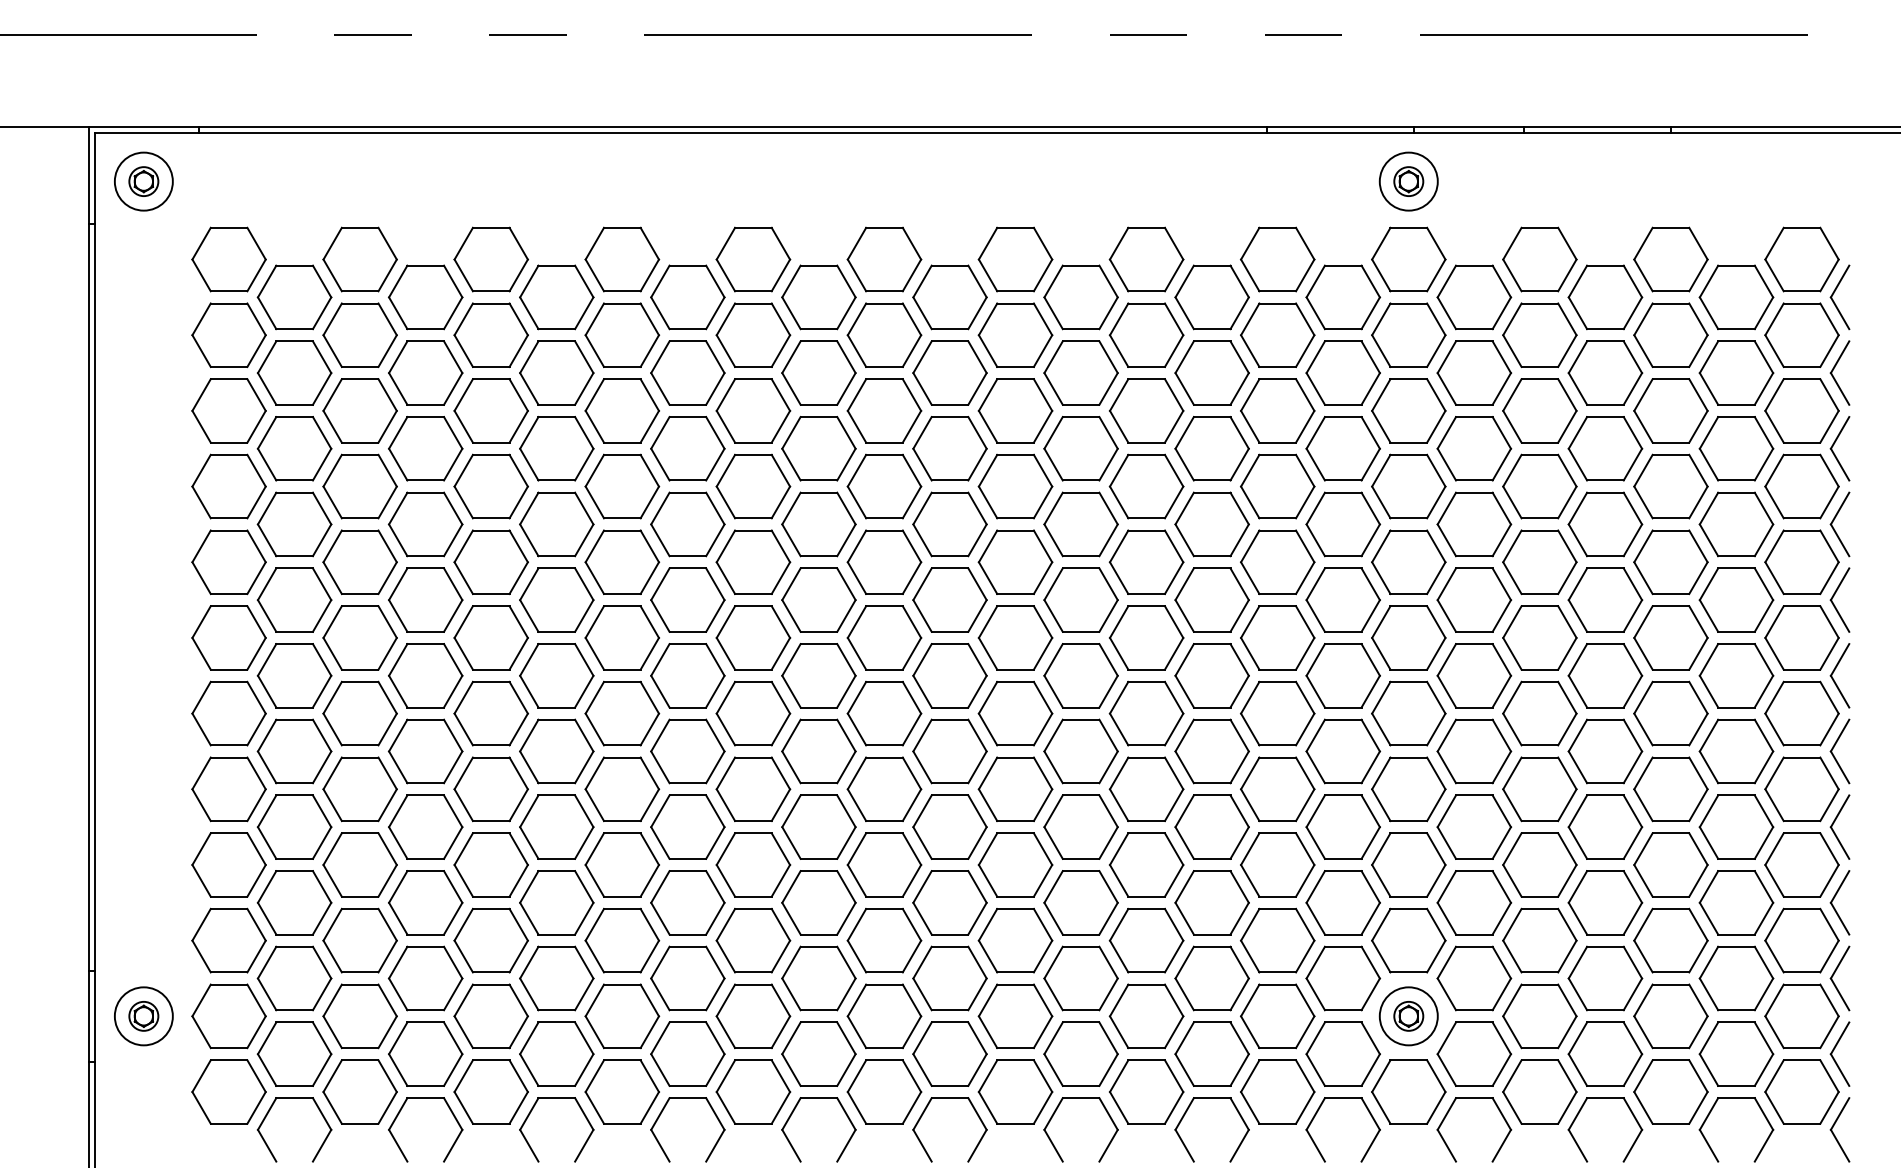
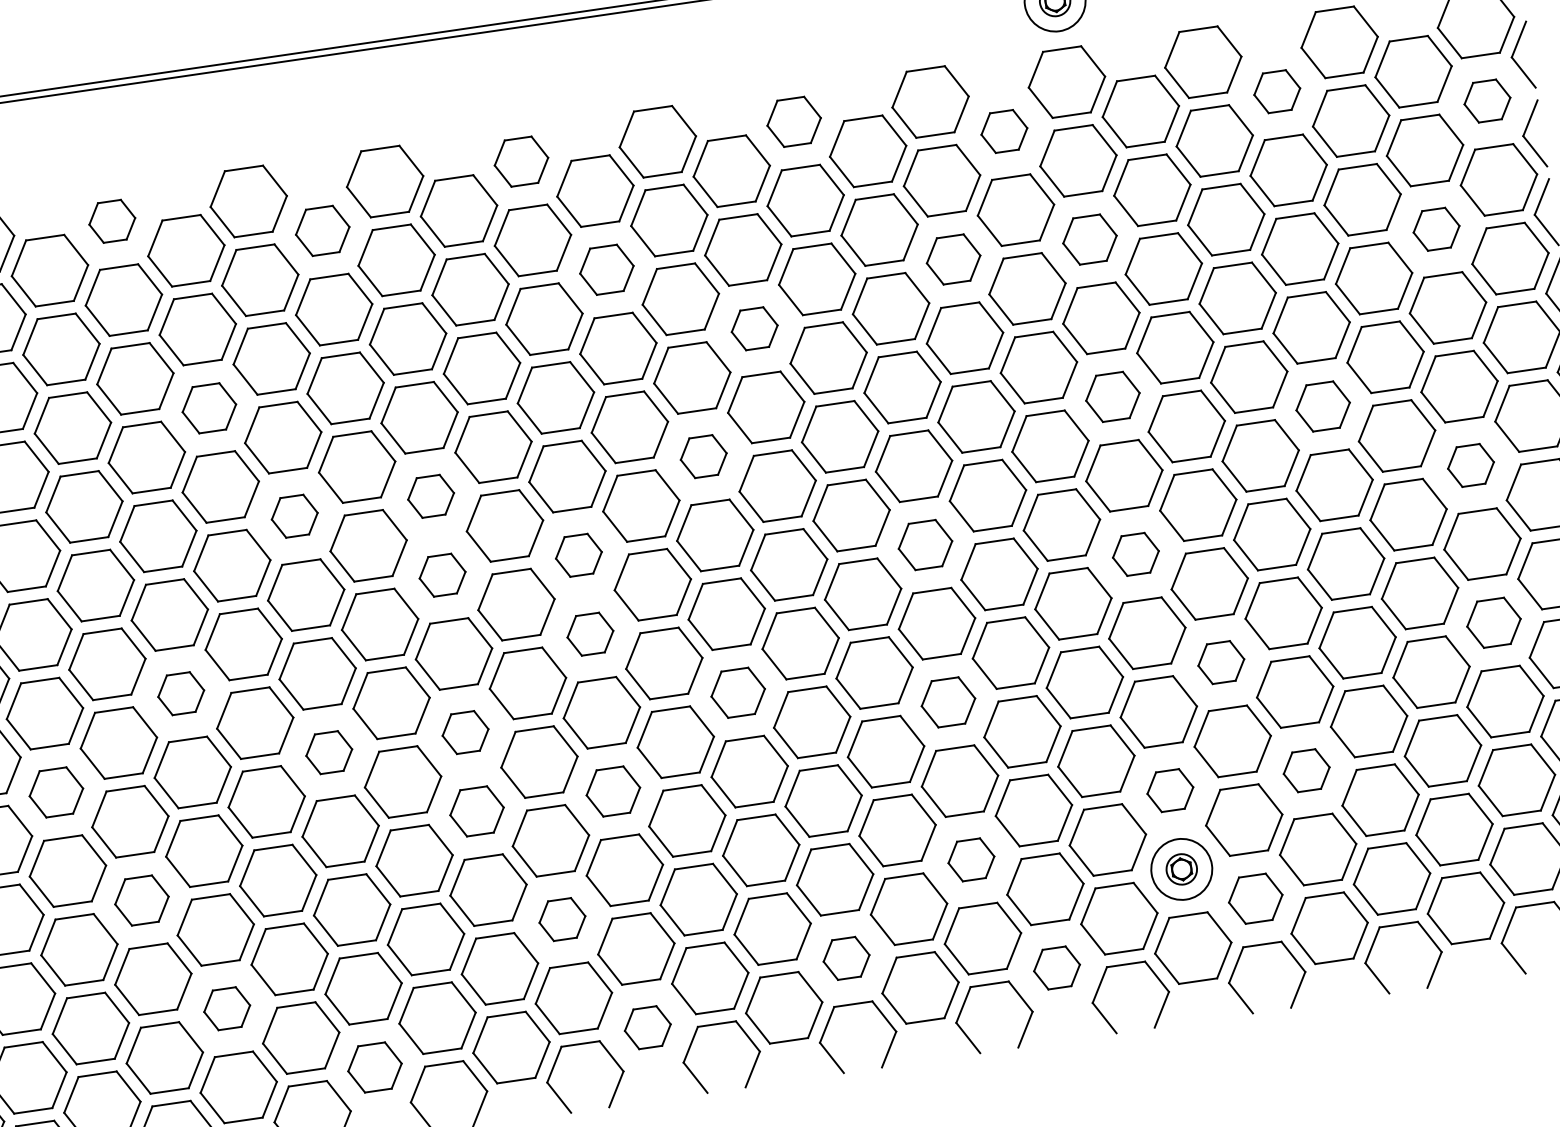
part: (490, 259) -> (111, 221), size x0.6
part: (884, 259) -> (521, 161), size x0.7
part: (1146, 259) -> (794, 121), size x0.7
part: (687, 297) -> (322, 231), size x0.7
part: (1342, 297) -> (1003, 131), size x0.6
part: (1605, 297) -> (1277, 91), size x0.6
part: (1801, 334) -> (1486, 100), size x0.6
part: (949, 372) -> (606, 269), size x0.7
part: (1277, 410) -> (953, 259), size x0.7
part: (1408, 410) -> (1089, 239), size x0.7
part: (556, 448) -> (208, 408), size x0.7
part: (1080, 448) -> (754, 328), size x0.6
part: (1736, 448) -> (1436, 228), size x0.6
part: (622, 561) -> (294, 515), size x0.6
part: (753, 561) -> (431, 495), size x0.6
part: (1015, 561) -> (703, 455), size x0.6
part: (1408, 561) -> (1112, 396), size x0.7
part: (1605, 599) -> (1323, 405), size x0.7
part: (753, 637) -> (442, 574), size x0.6
part: (884, 637) -> (578, 554), size x0.6
part: (1211, 675) -> (924, 544), size x0.7
part: (1736, 675) -> (1470, 465), size x0.6
part: (490, 713) -> (180, 693), size x0.6
part: (884, 713) -> (590, 633), size x0.6
part: (1408, 713) -> (1135, 554), size x0.6
part: (753, 788) -> (465, 731), size x0.6
part: (1015, 788) -> (738, 692), size x0.7
part: (359, 789) -> (55, 792), size x0.7
part: (622, 789) -> (329, 752), size x0.6
part: (1211, 826) -> (947, 701), size x0.7
part: (1474, 826) -> (1221, 661), size x0.6
part: (1736, 826) -> (1493, 622), size x0.7
part: (753, 864) -> (477, 810), size x0.7
part: (884, 864) -> (613, 791), size x0.7
part: (425, 902) -> (141, 900), size x0.7
part: (1408, 940) -> (1169, 790), size x0.6
part: (1539, 940) -> (1306, 770), size x0.6
part: (818, 978) -> (561, 919), size x0.6
part: (1211, 978) -> (970, 859), size x0.6
part: (490, 1016) -> (226, 1008), size x0.6
part: (1080, 1053) -> (845, 957), size x0.6
part: (1474, 1053) -> (1255, 898), size x0.7
part: (621, 1091) -> (374, 1067), size x0.7
part: (884, 1091) -> (647, 1027), size x0.6
part: (1277, 1091) -> (1056, 967), size x0.6

